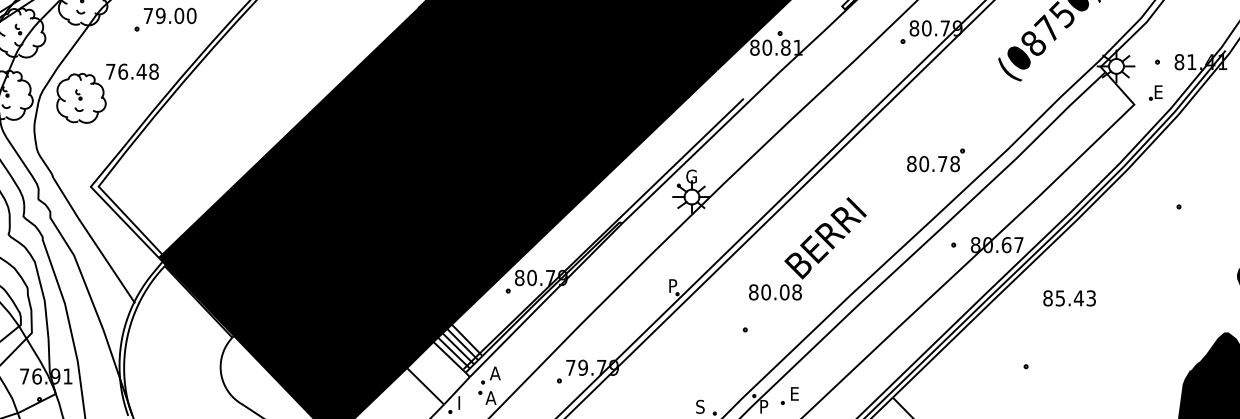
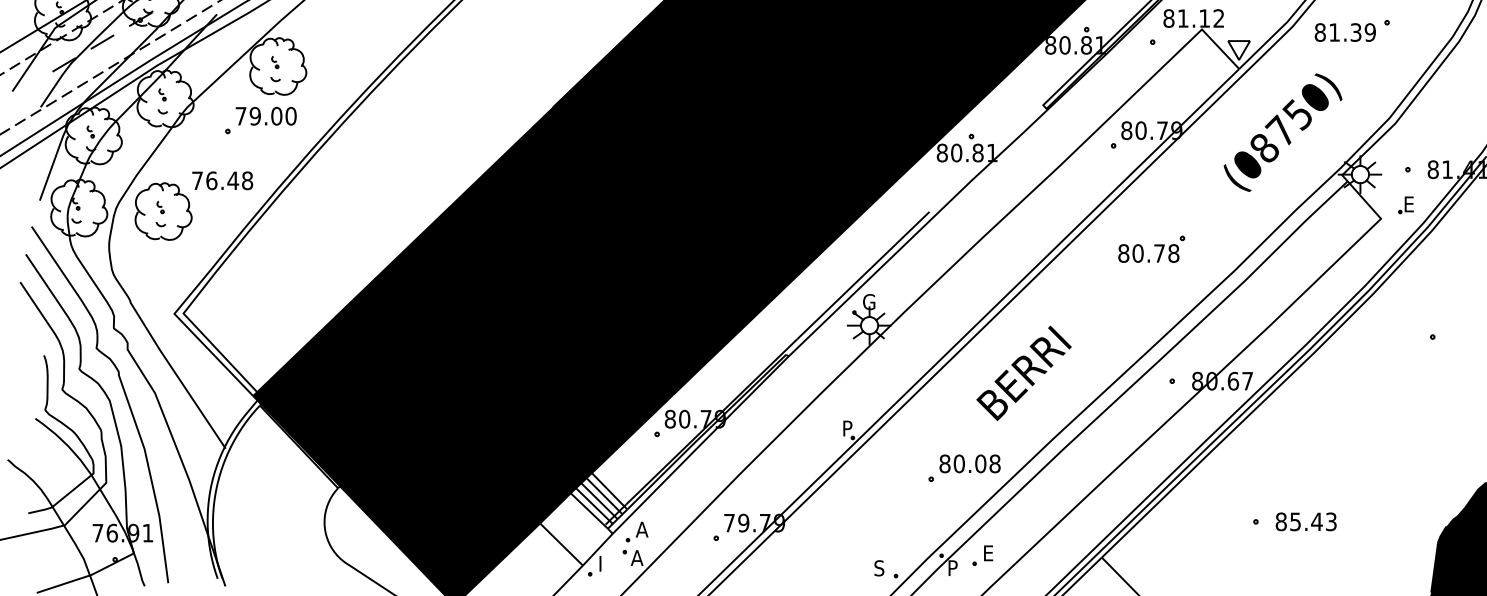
part: (935, 159) -> (1151, 248), moved
text: (774, 292) -> (969, 463), moved
text: (1068, 298) -> (1305, 521), moved

